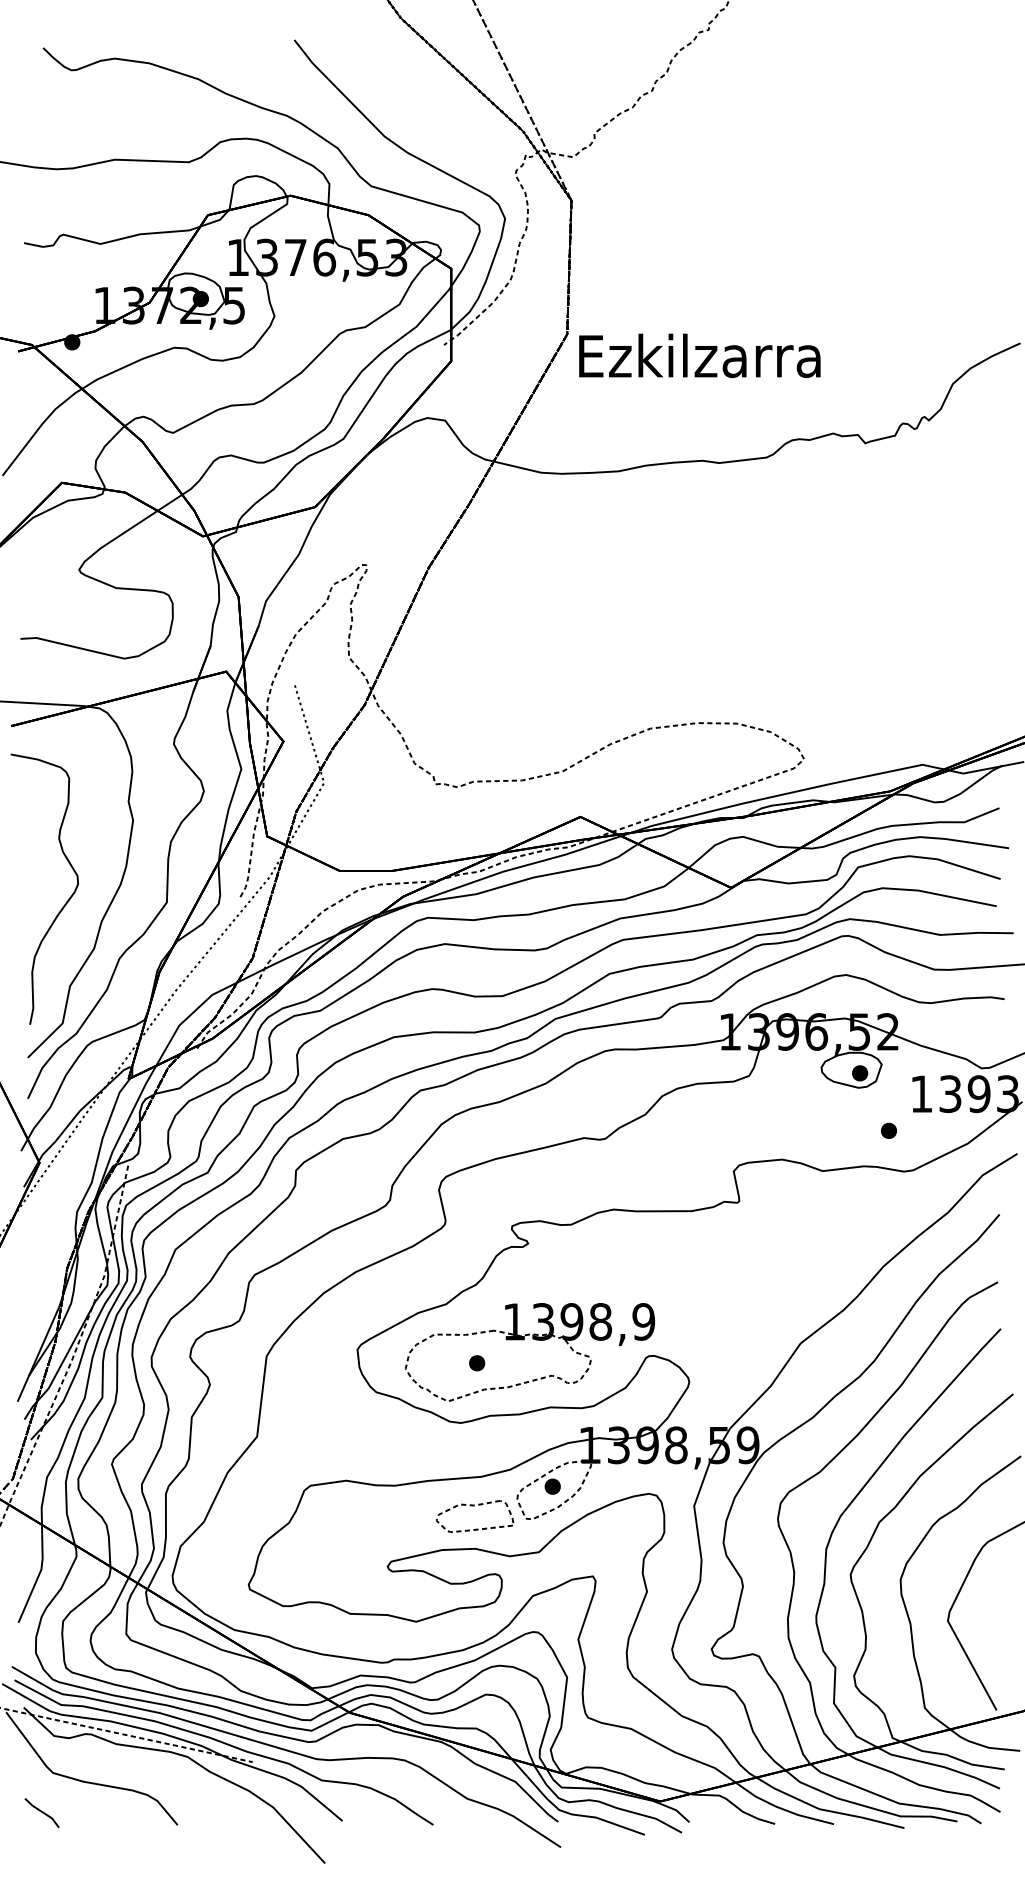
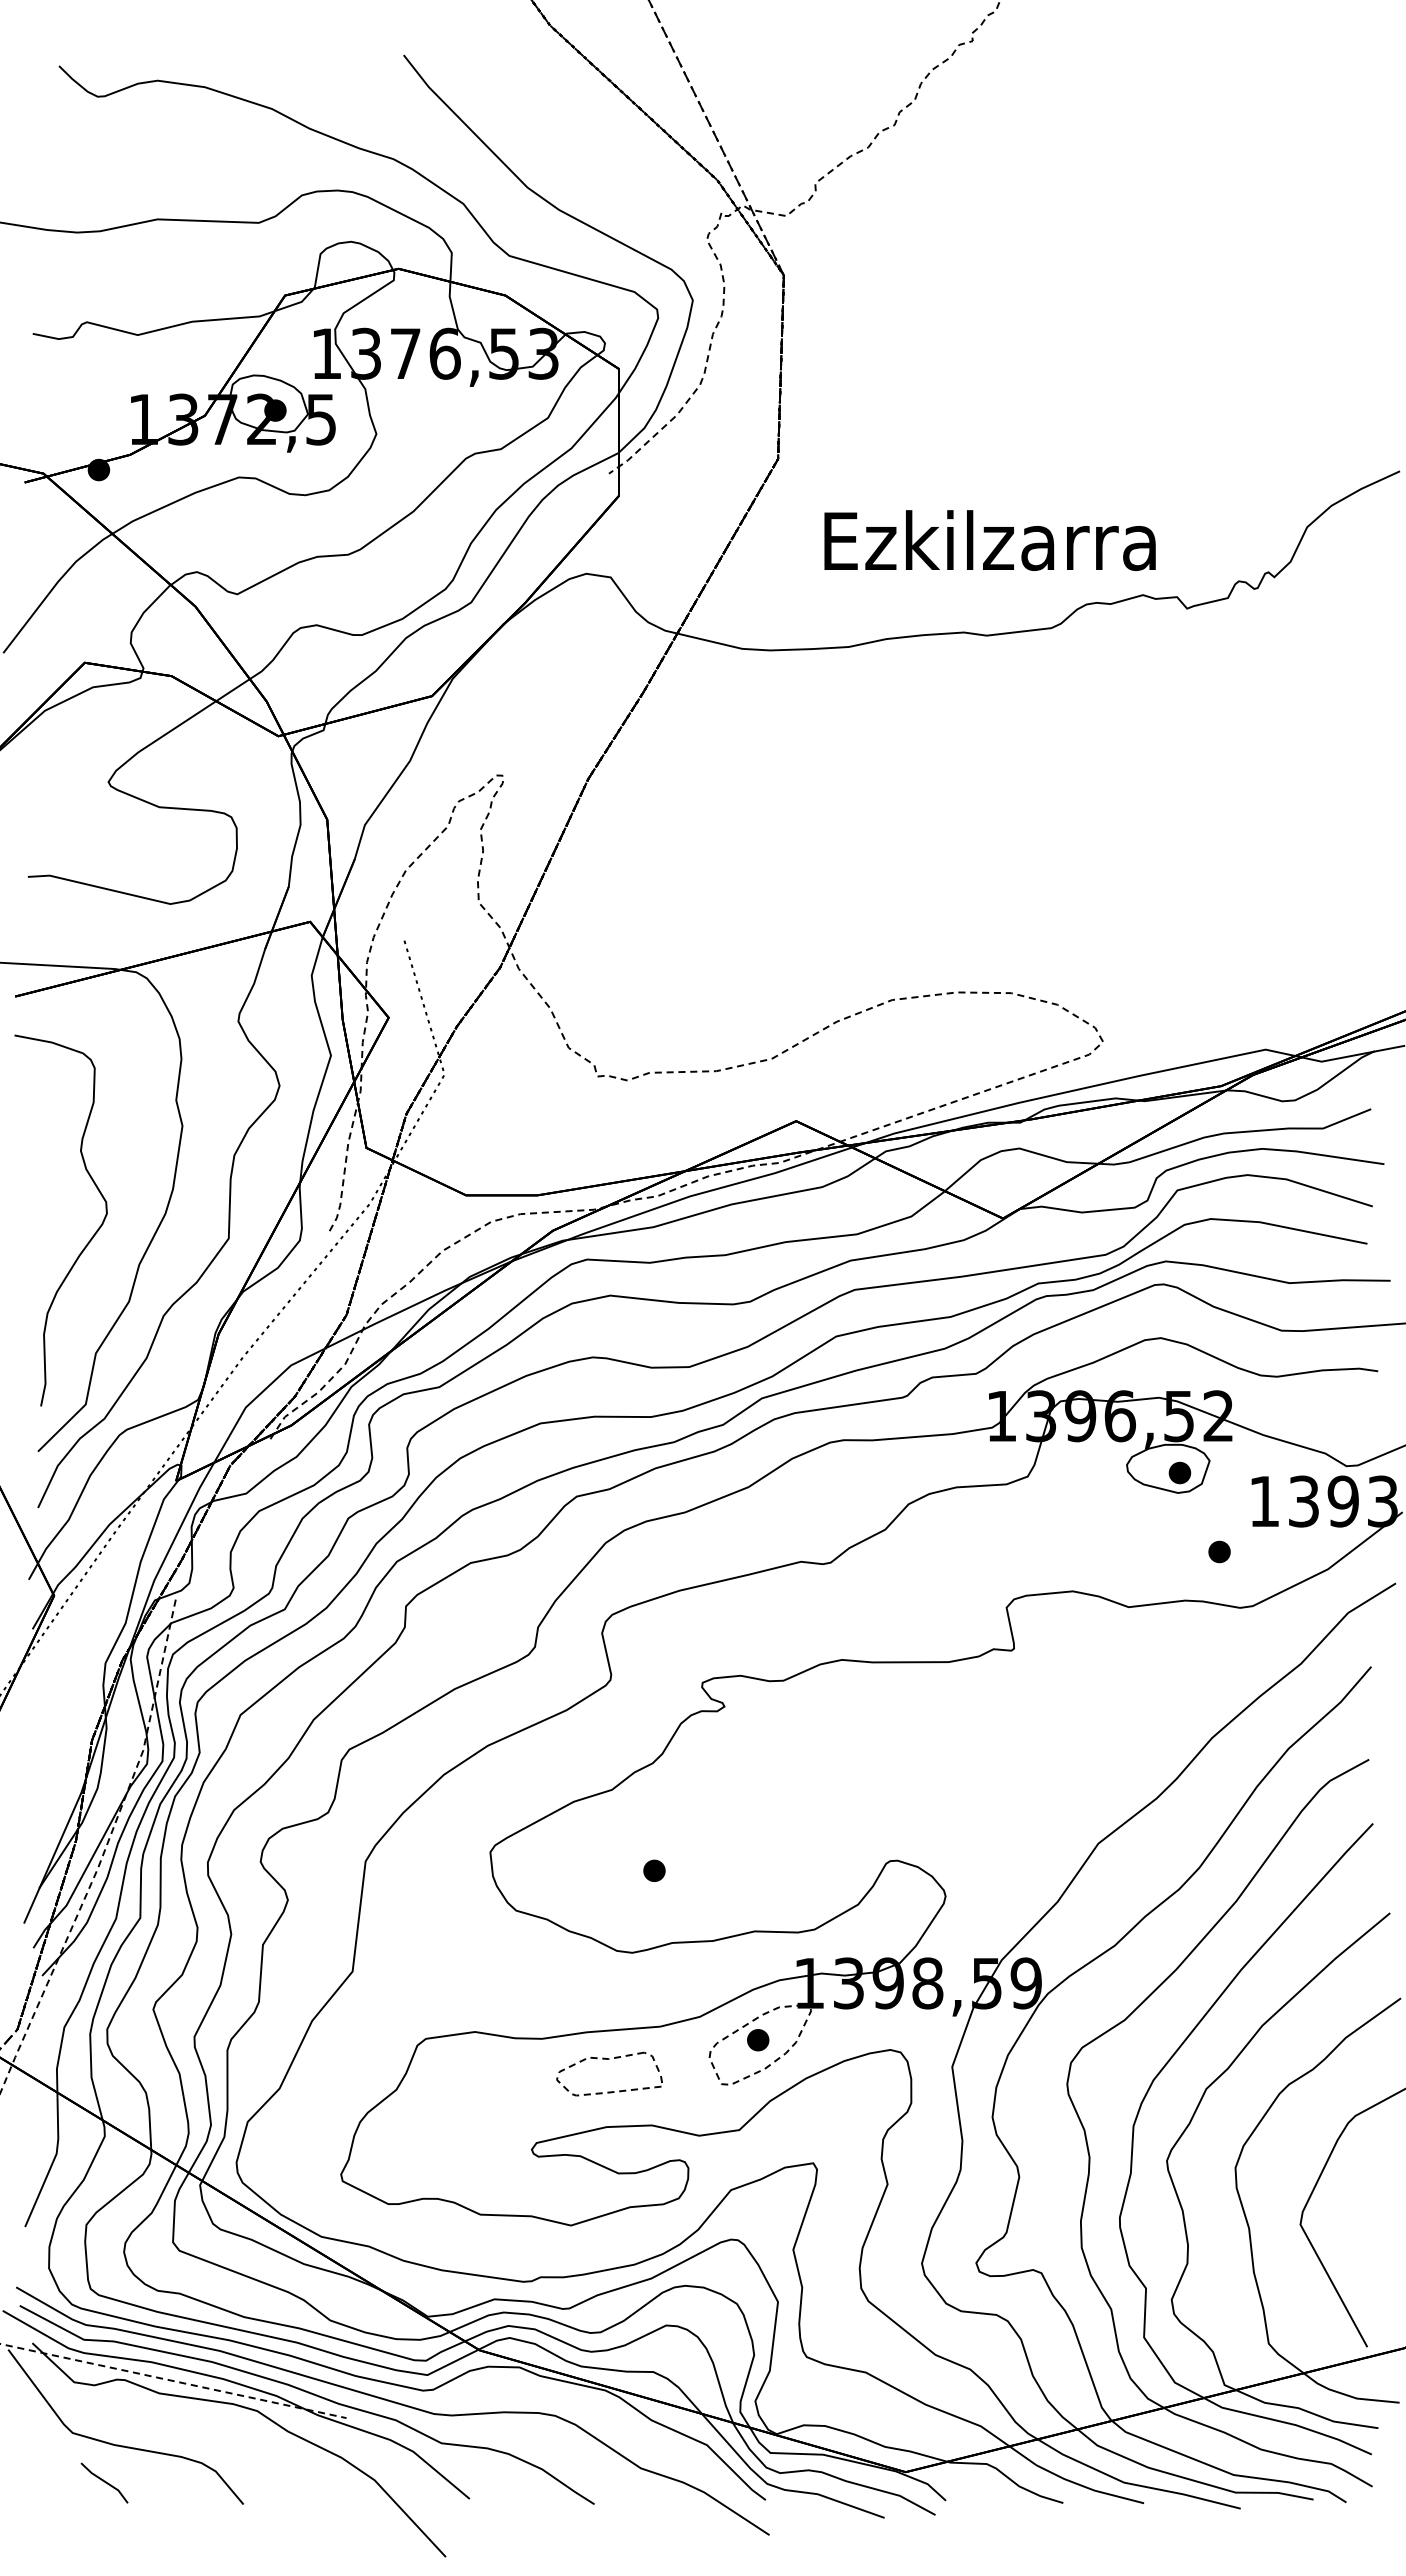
text: (699, 355) -> (989, 540), moved
part: (524, 1340) -> (719, 1839), removed
part: (474, 1505) -> (609, 2059), moved
line: (42, 1812) -> (104, 2482), moved

